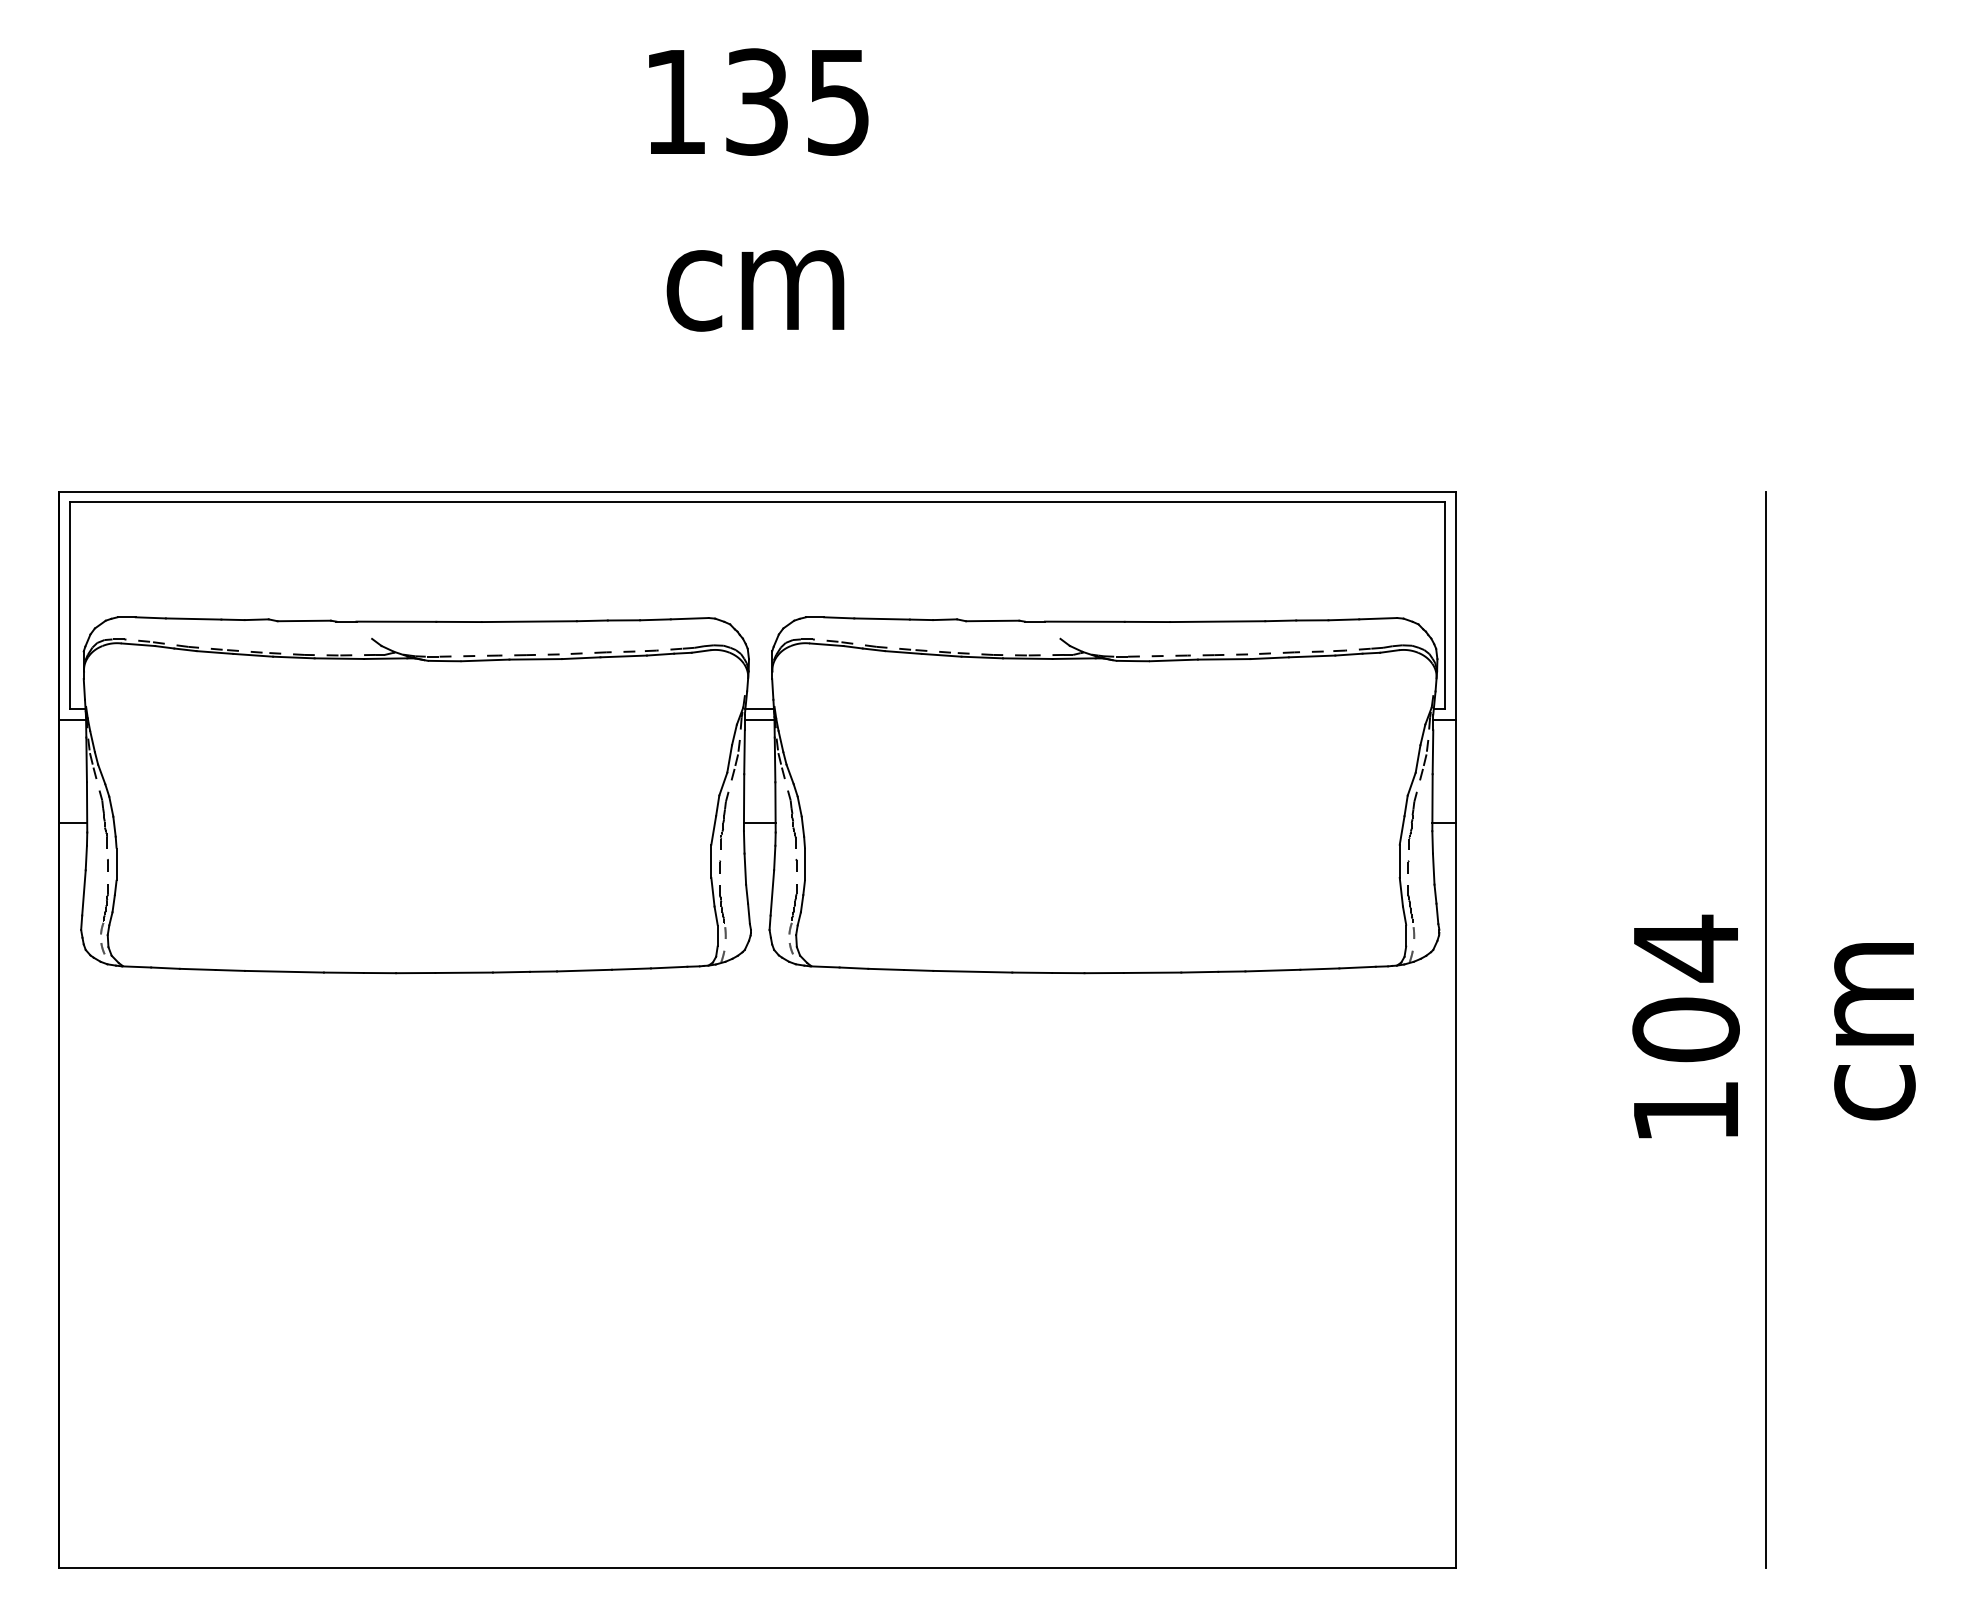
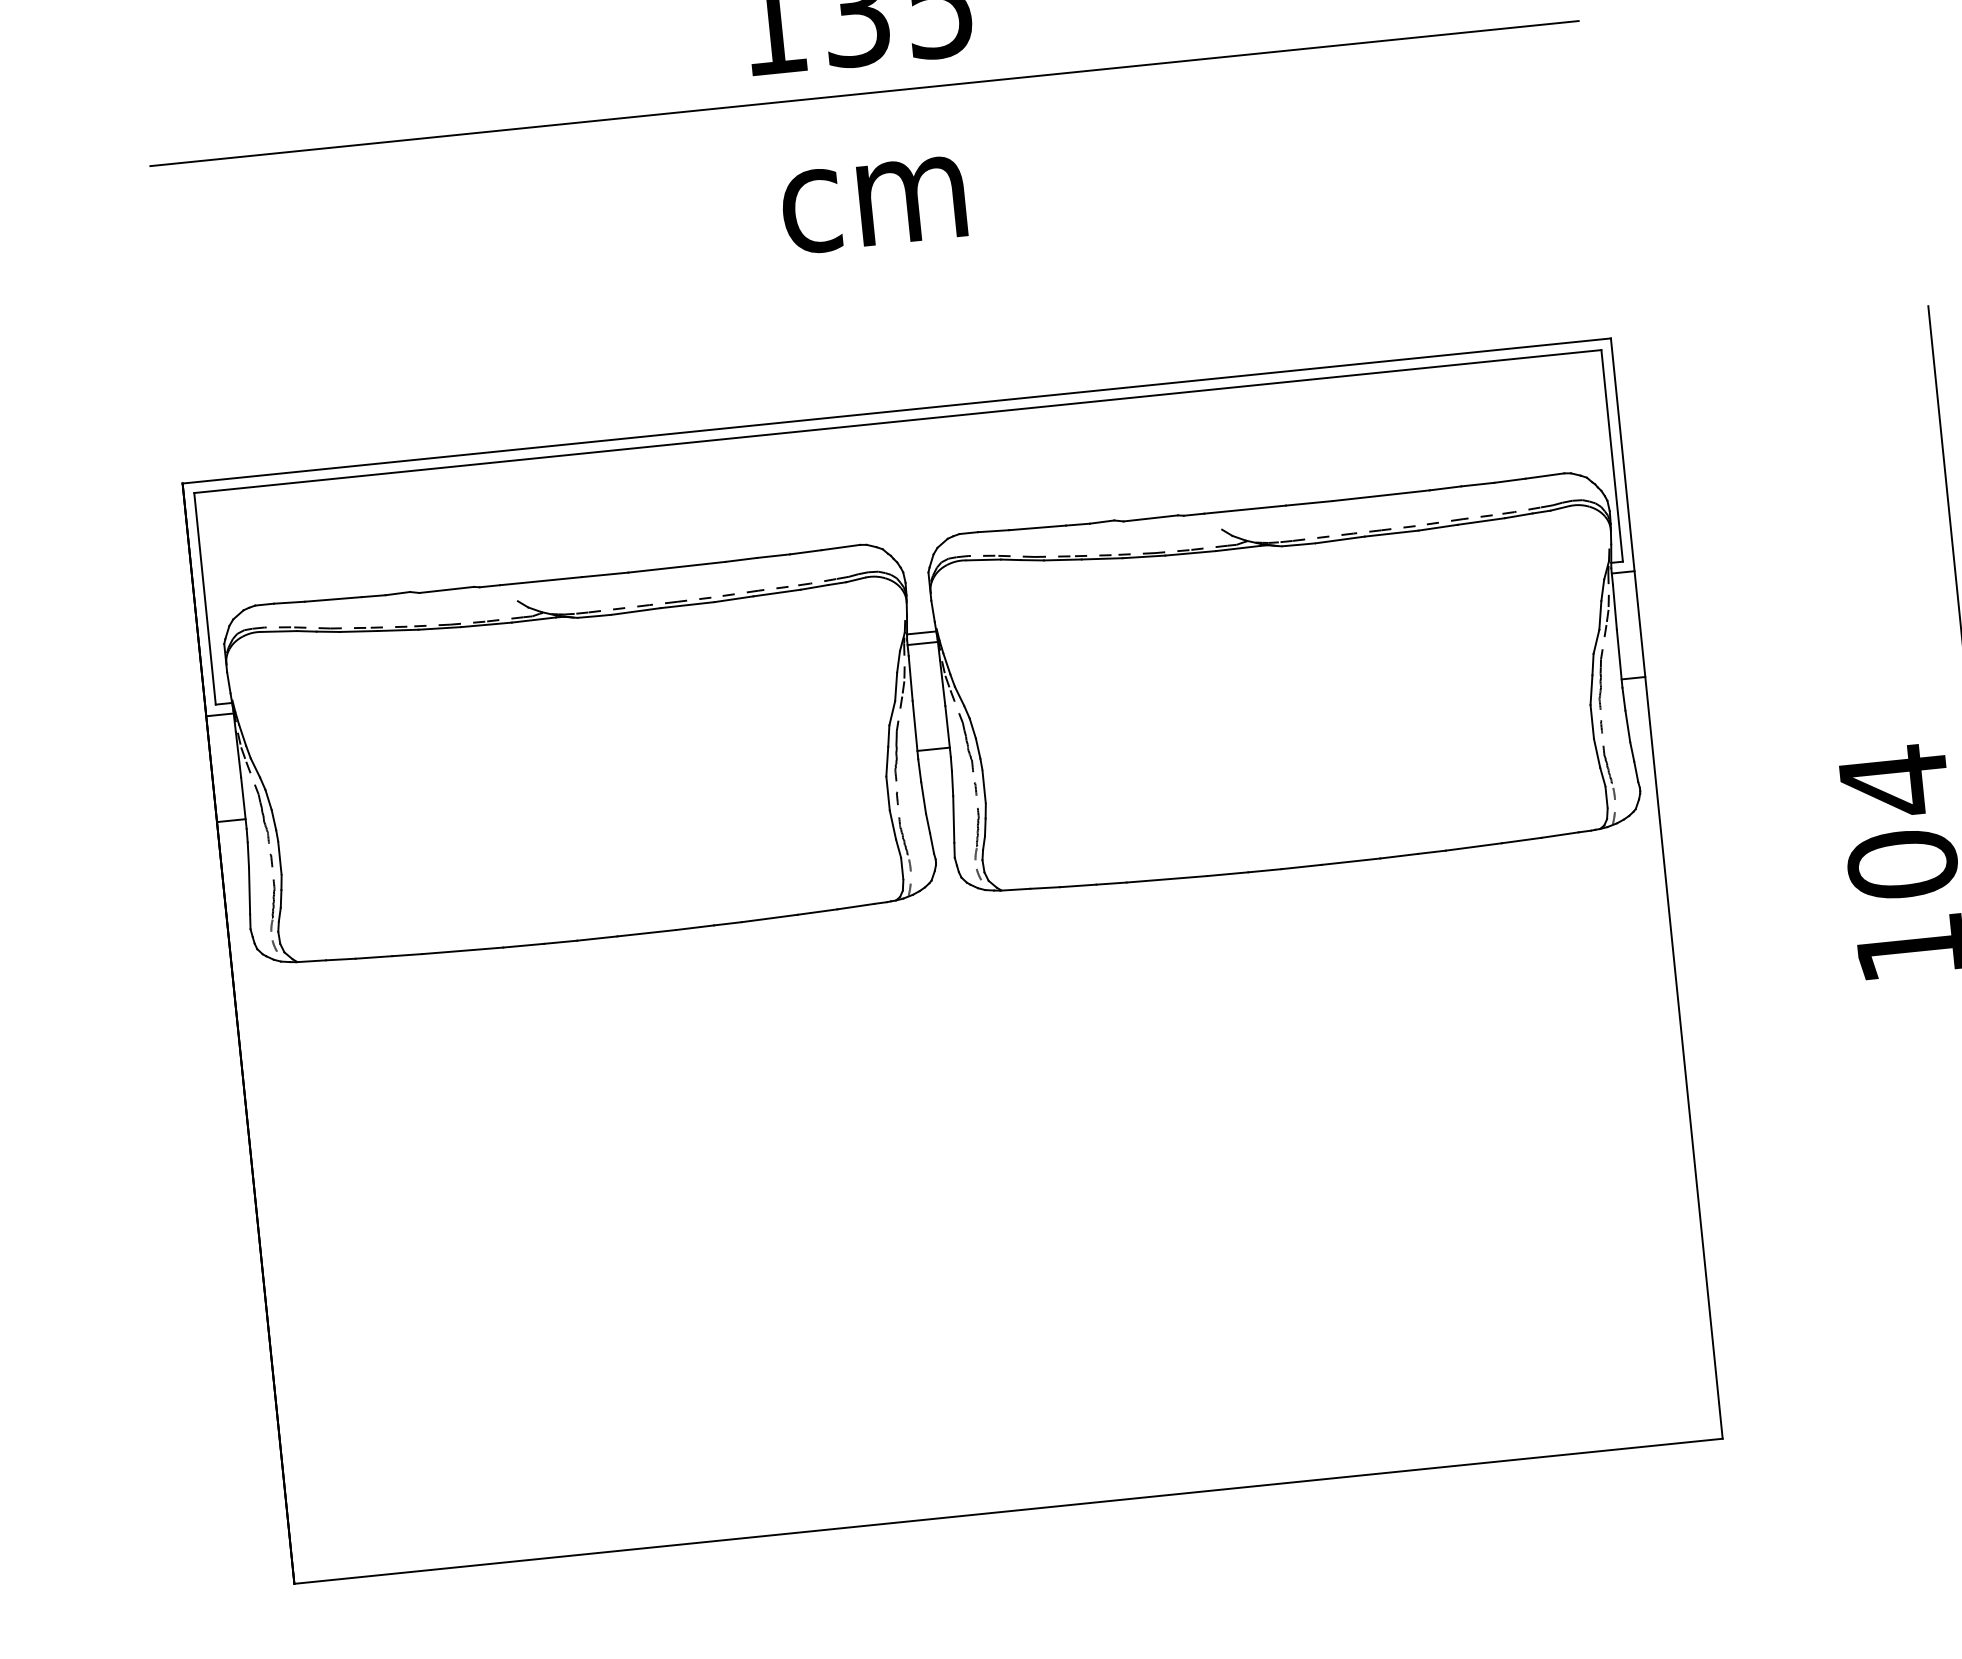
line: (757, 181) -> (864, 93), added

